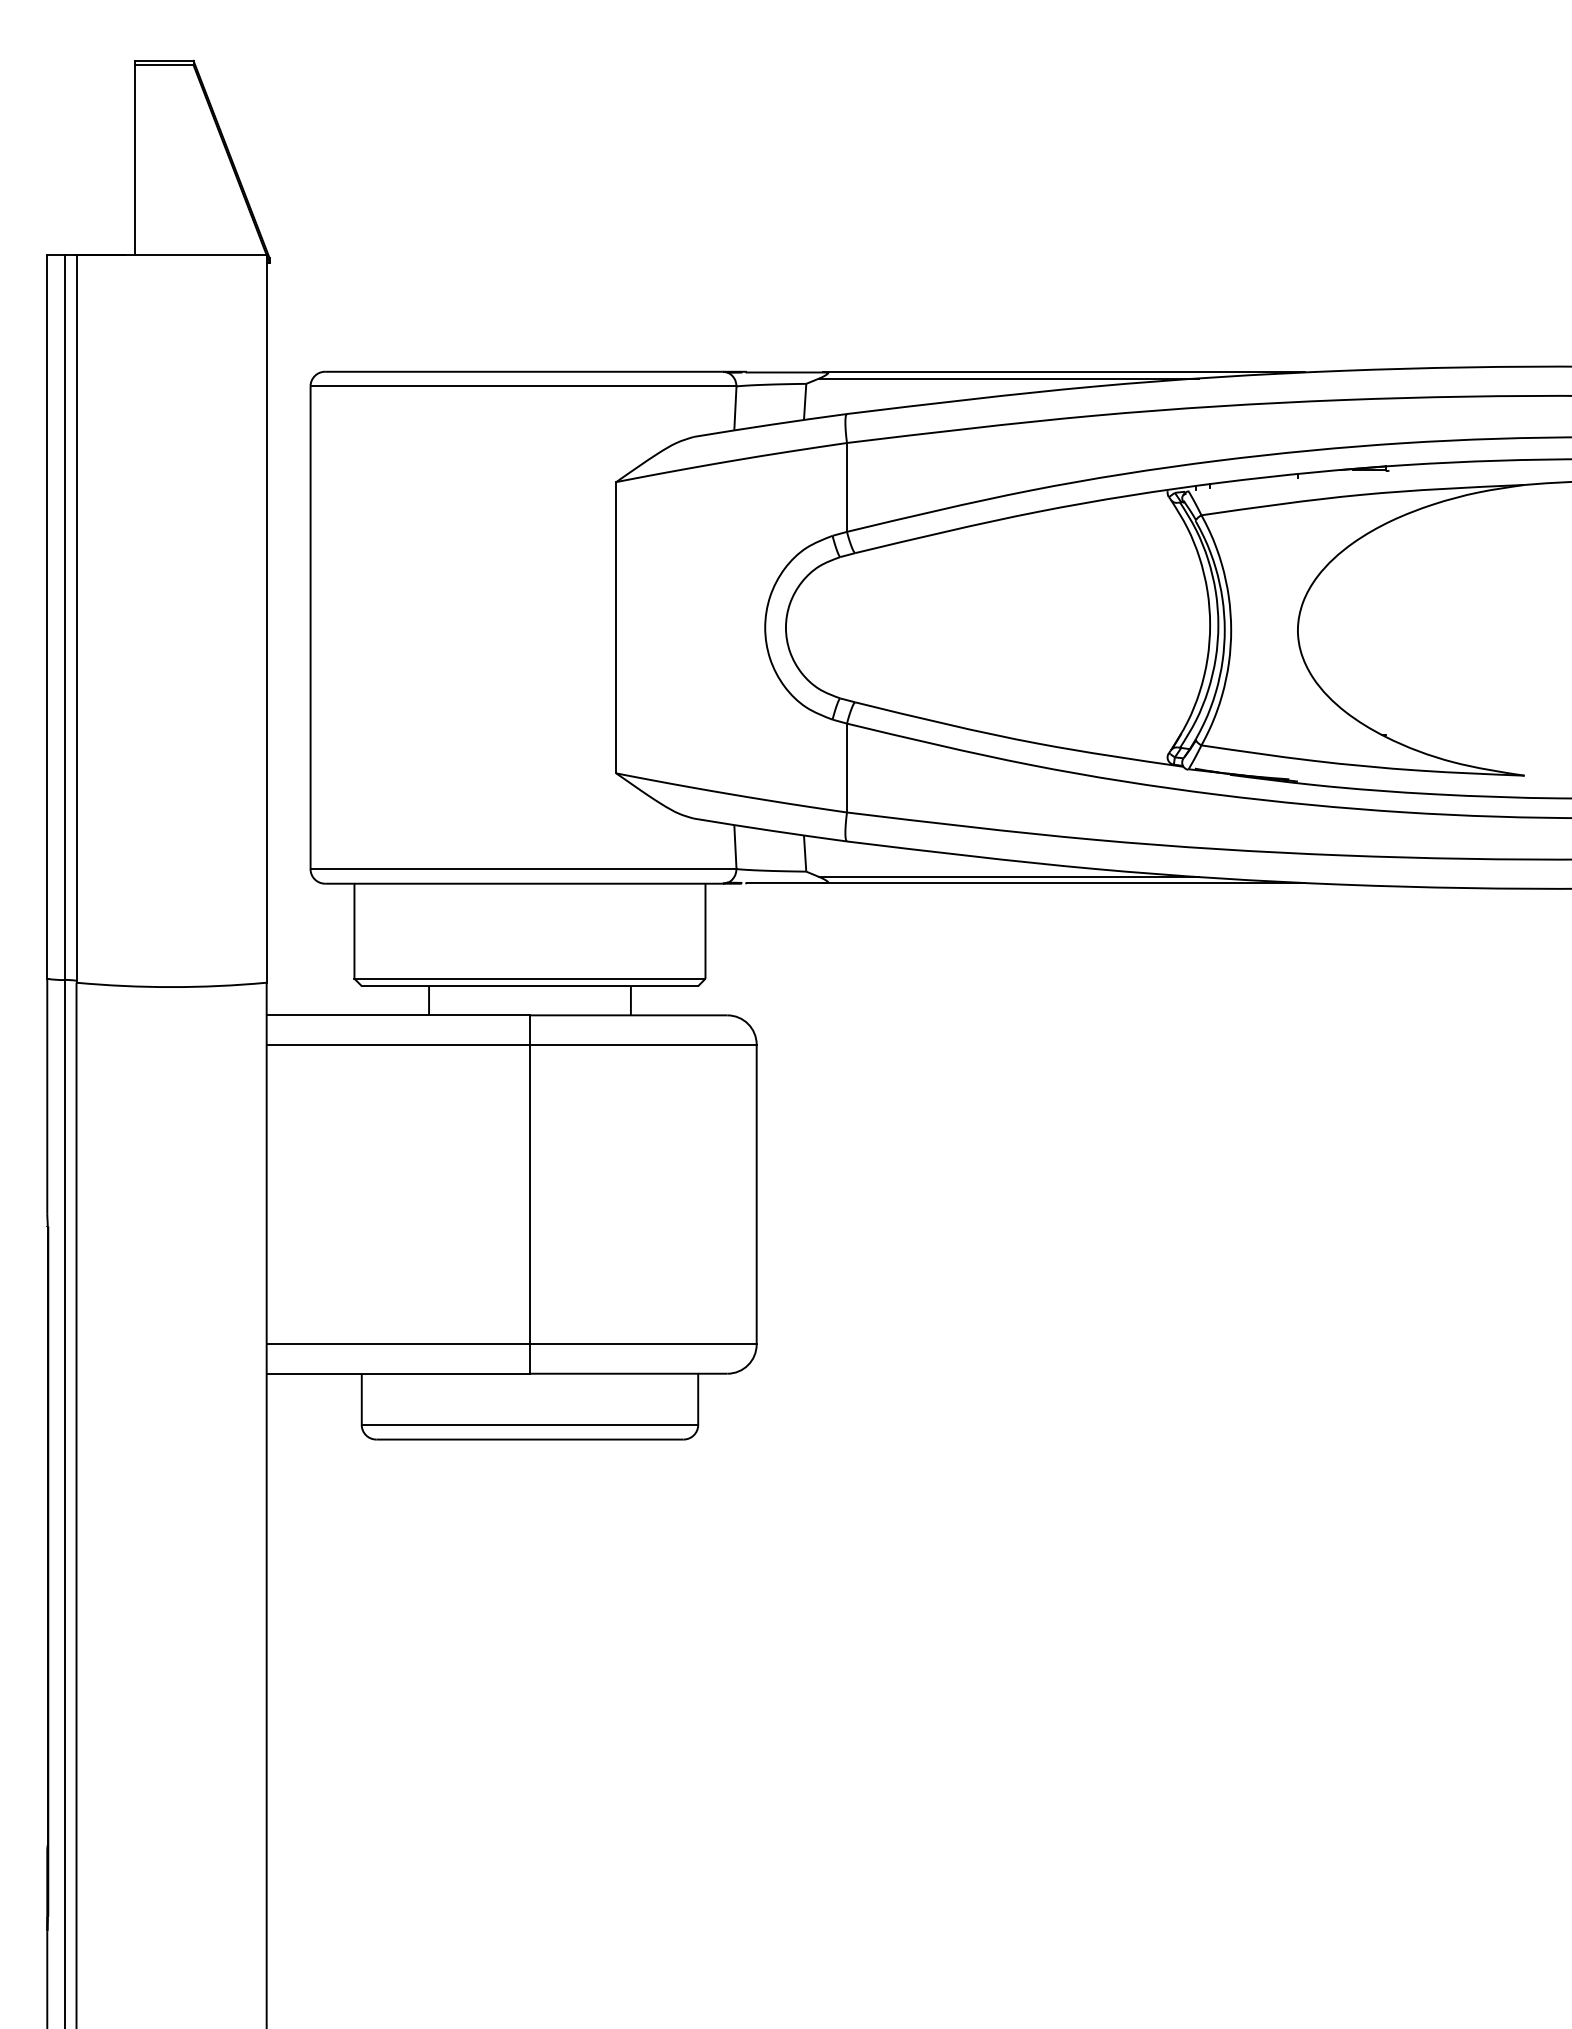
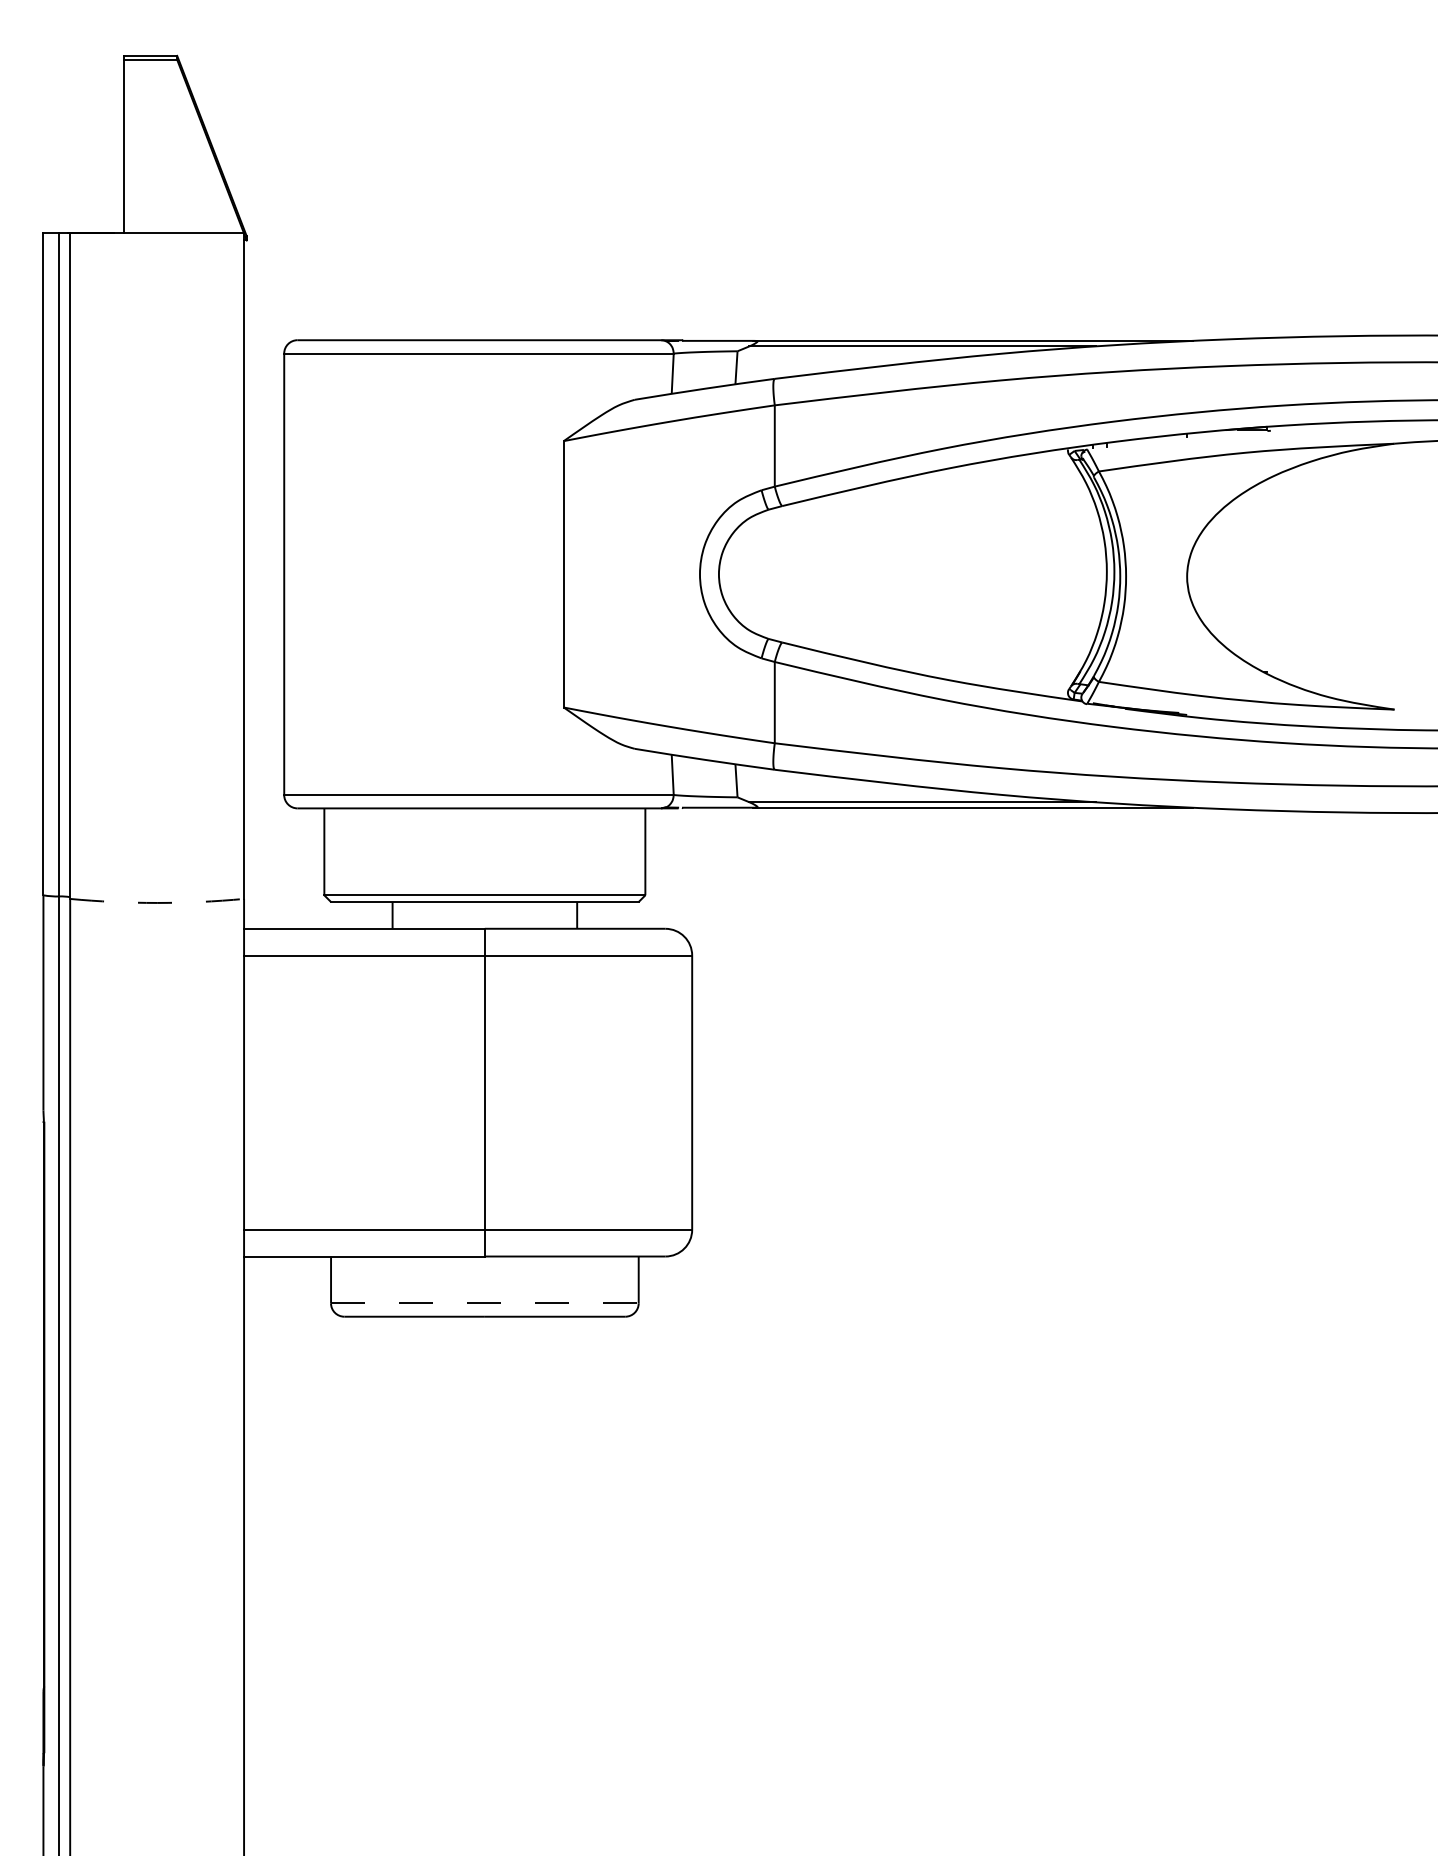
arc: (171, 987) -> (157, 903), solid -> dashed
line: (530, 1424) -> (485, 1302), solid -> dashed

